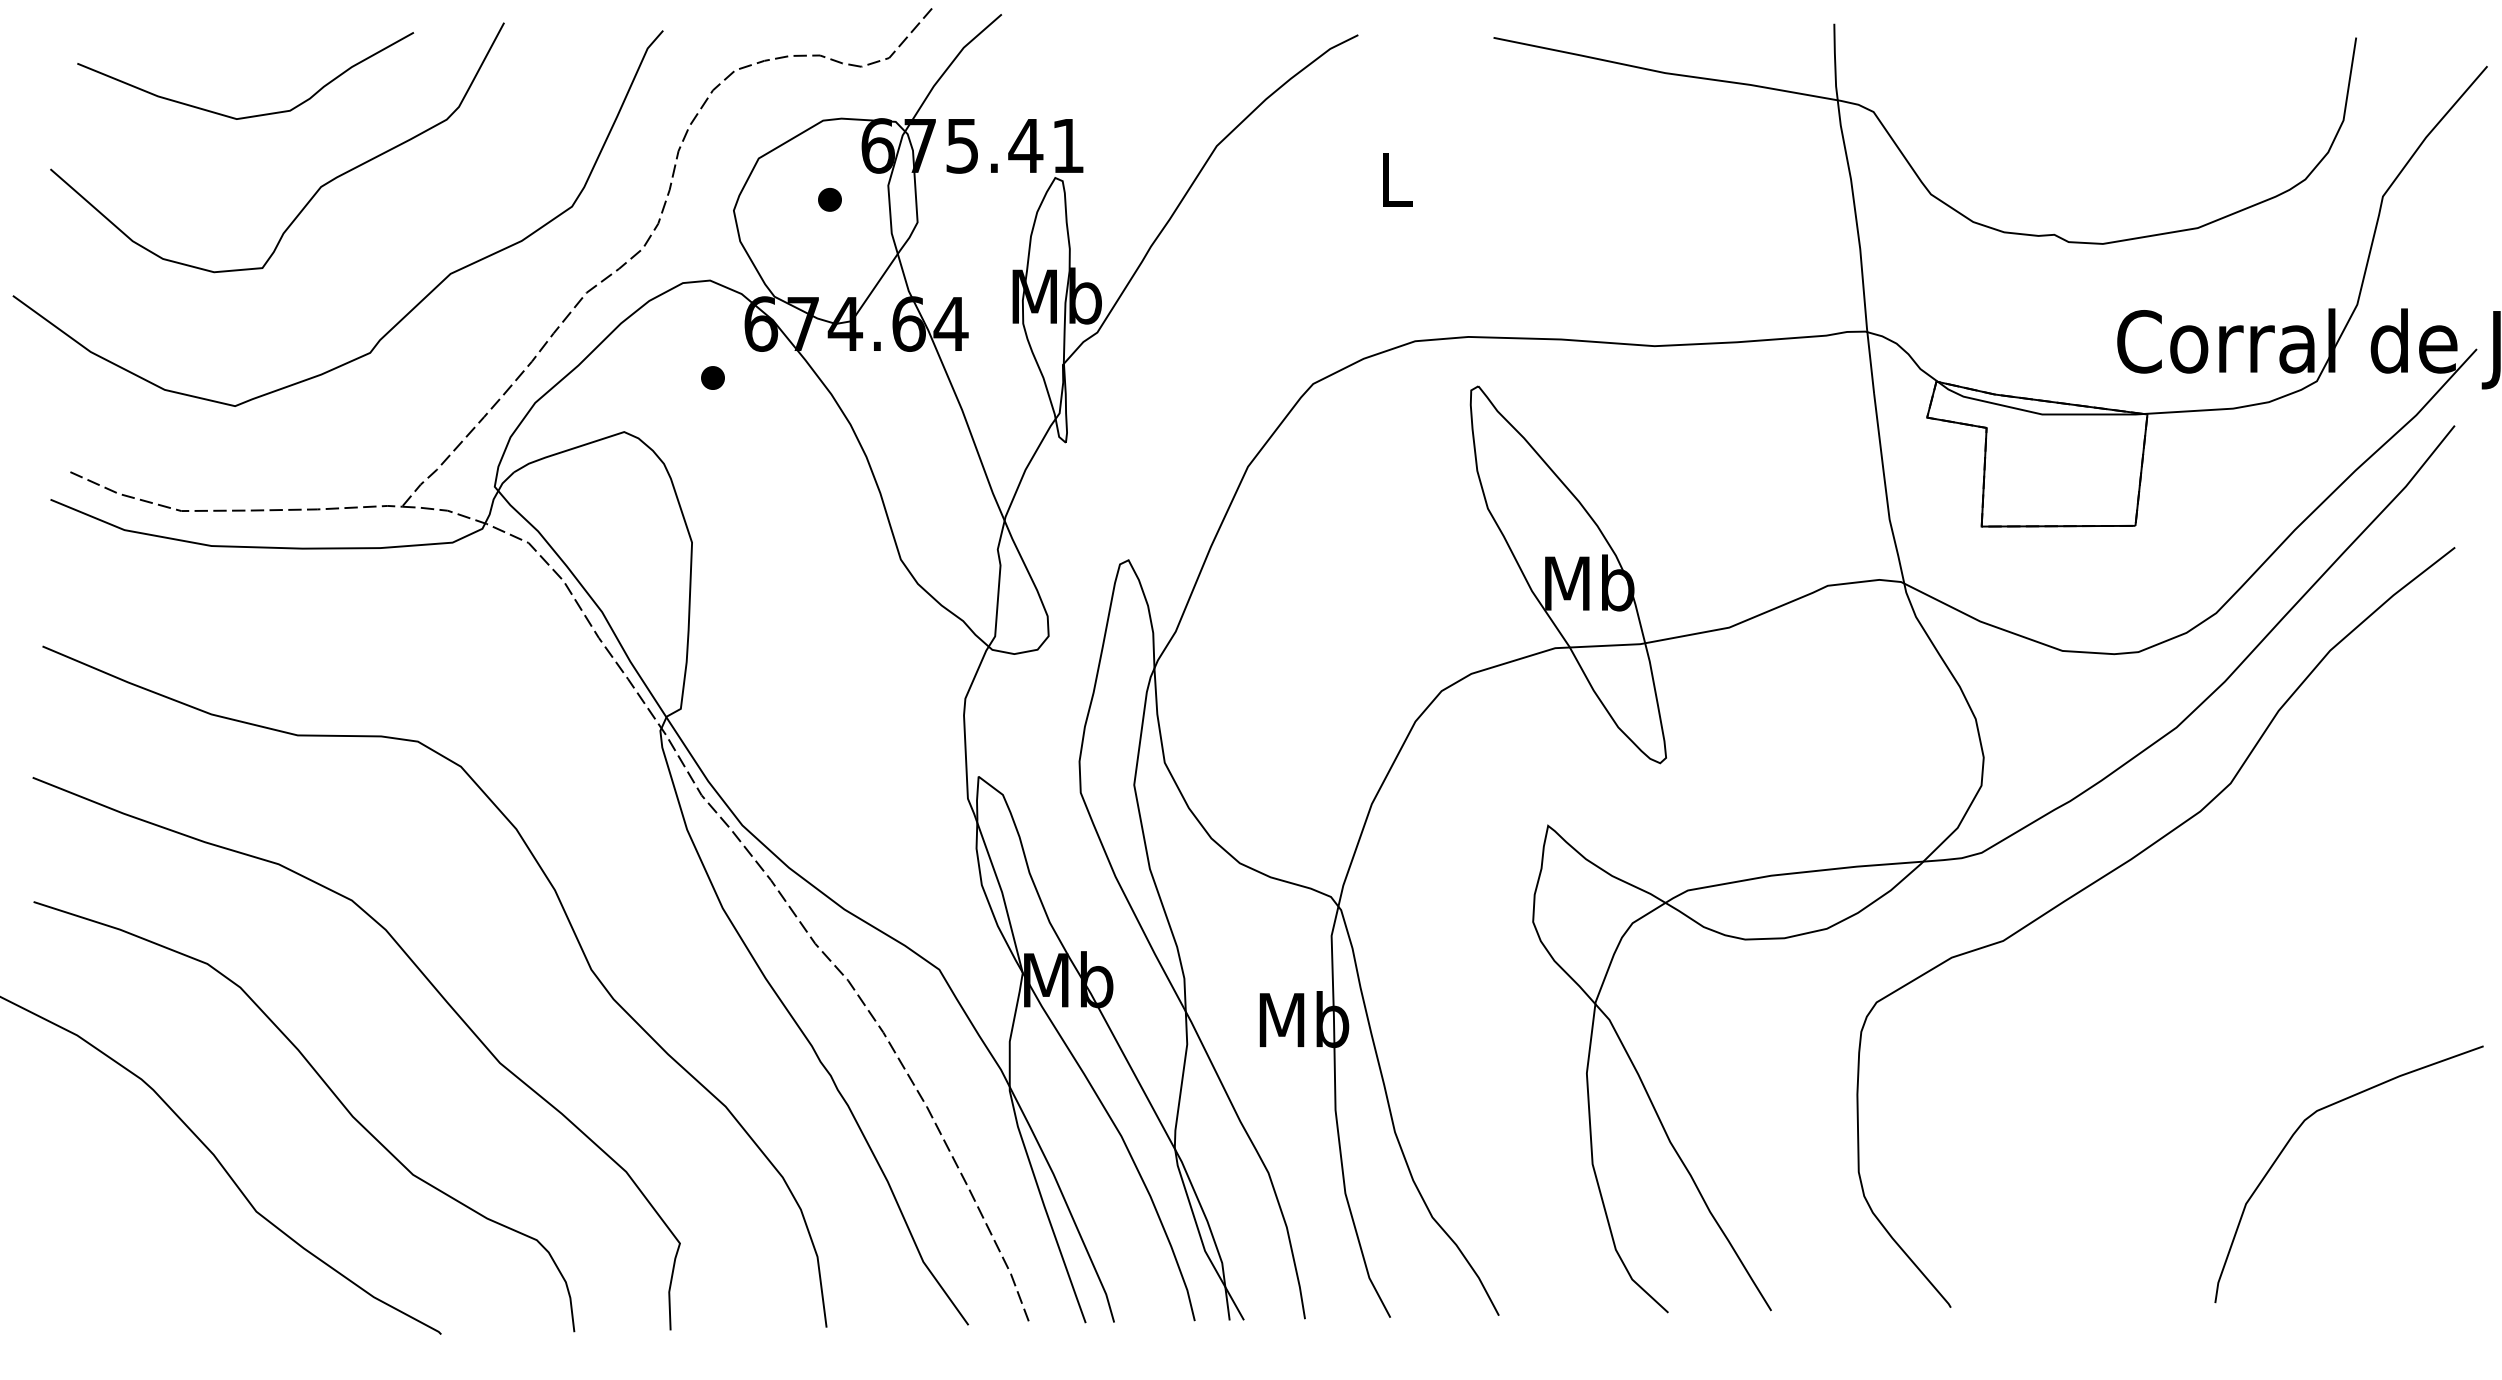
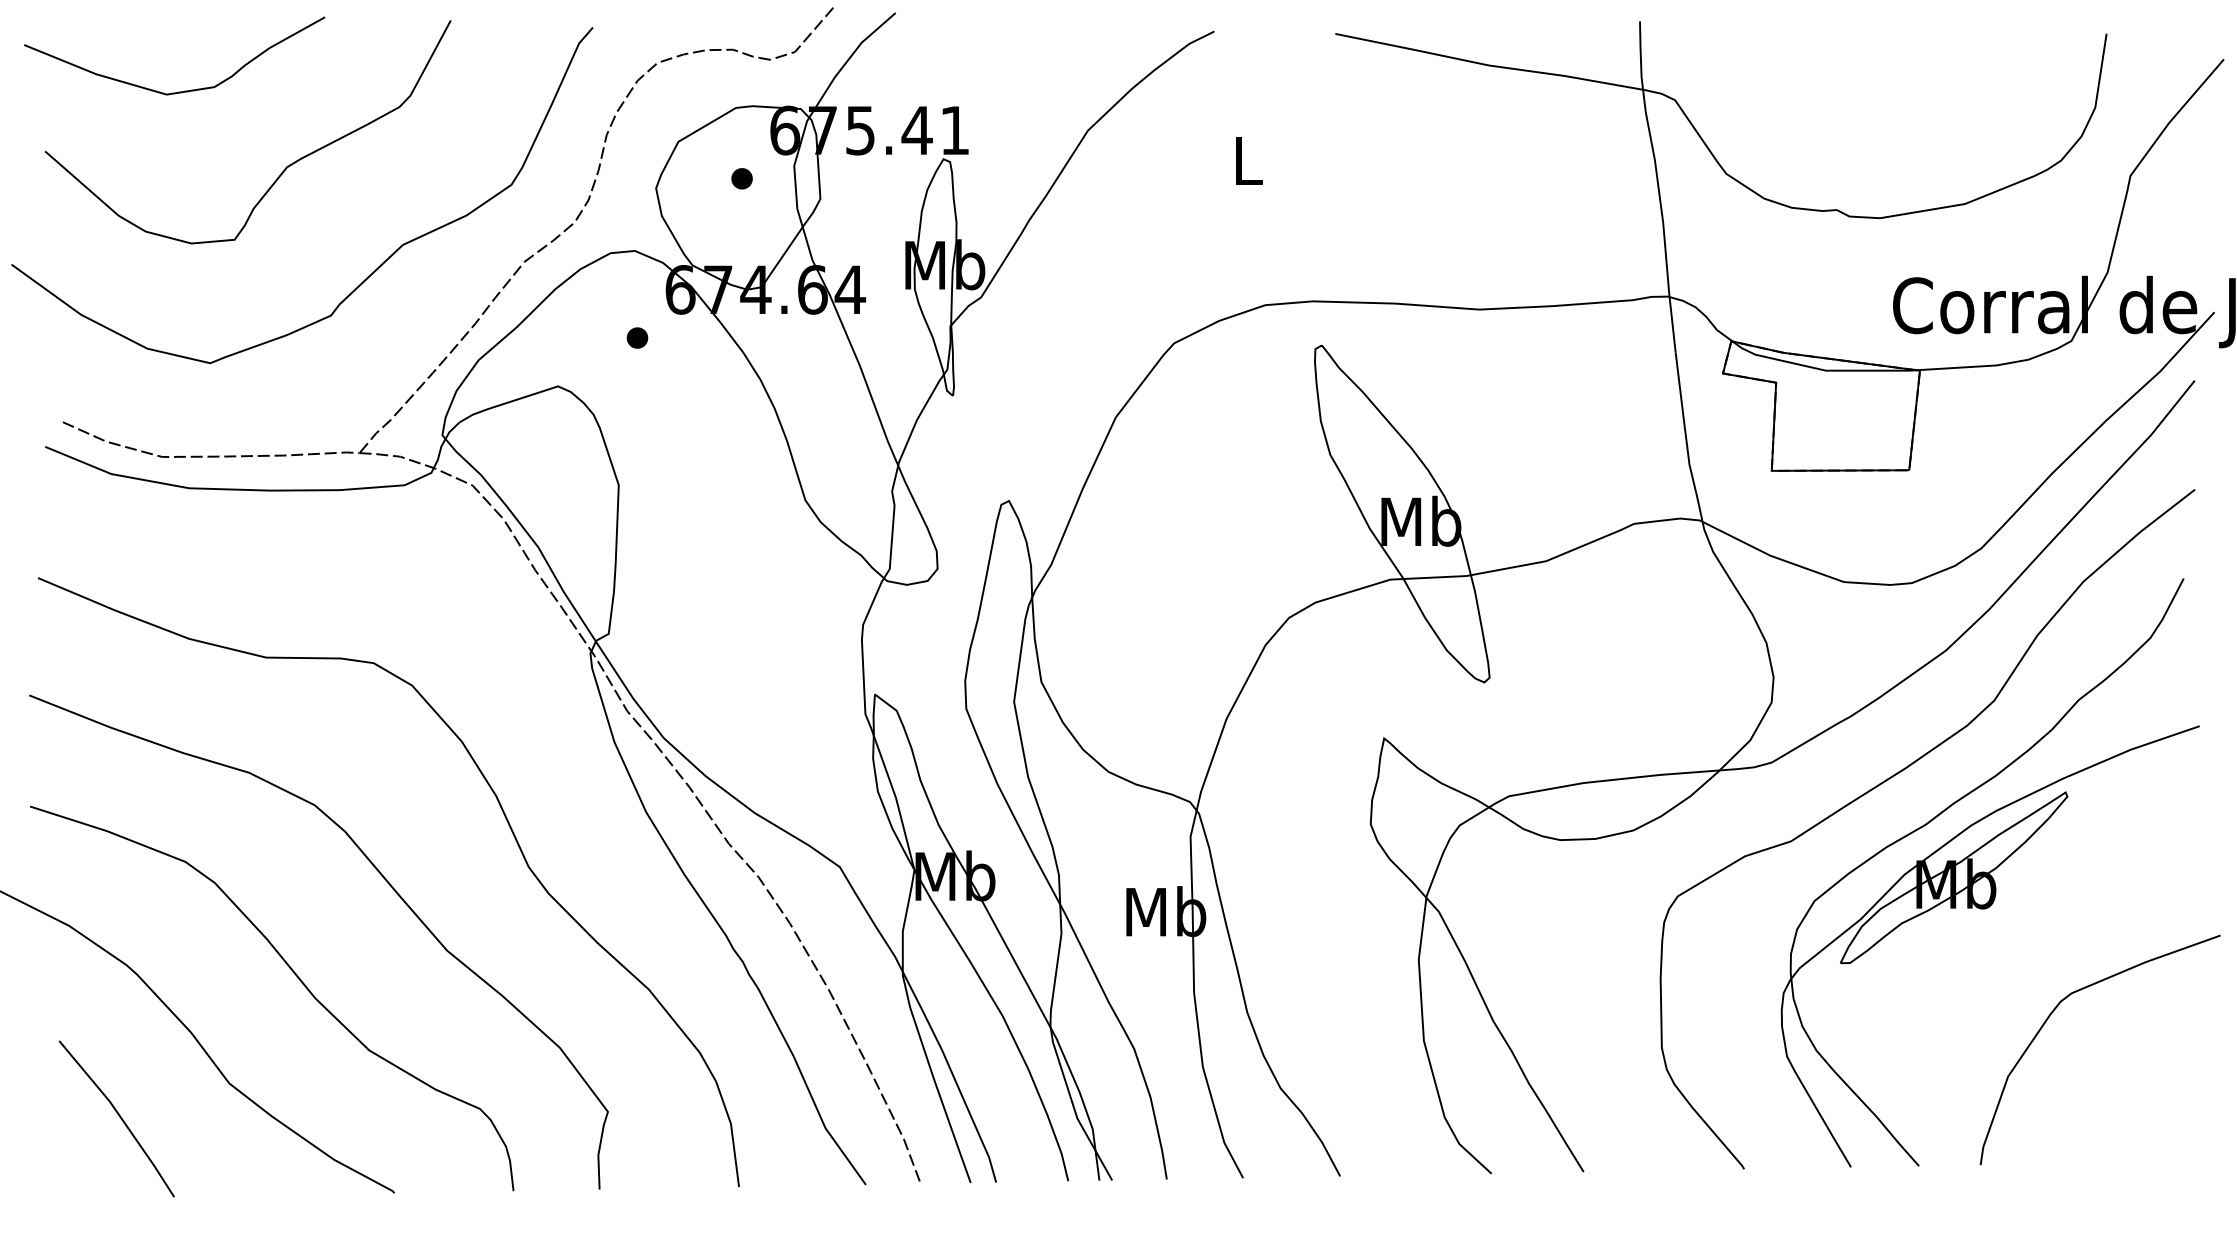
curve: (249, 115) -> (178, 91), moved
part: (2225, 975) -> (1989, 872), added
line: (133, 1249) -> (119, 1117), added

